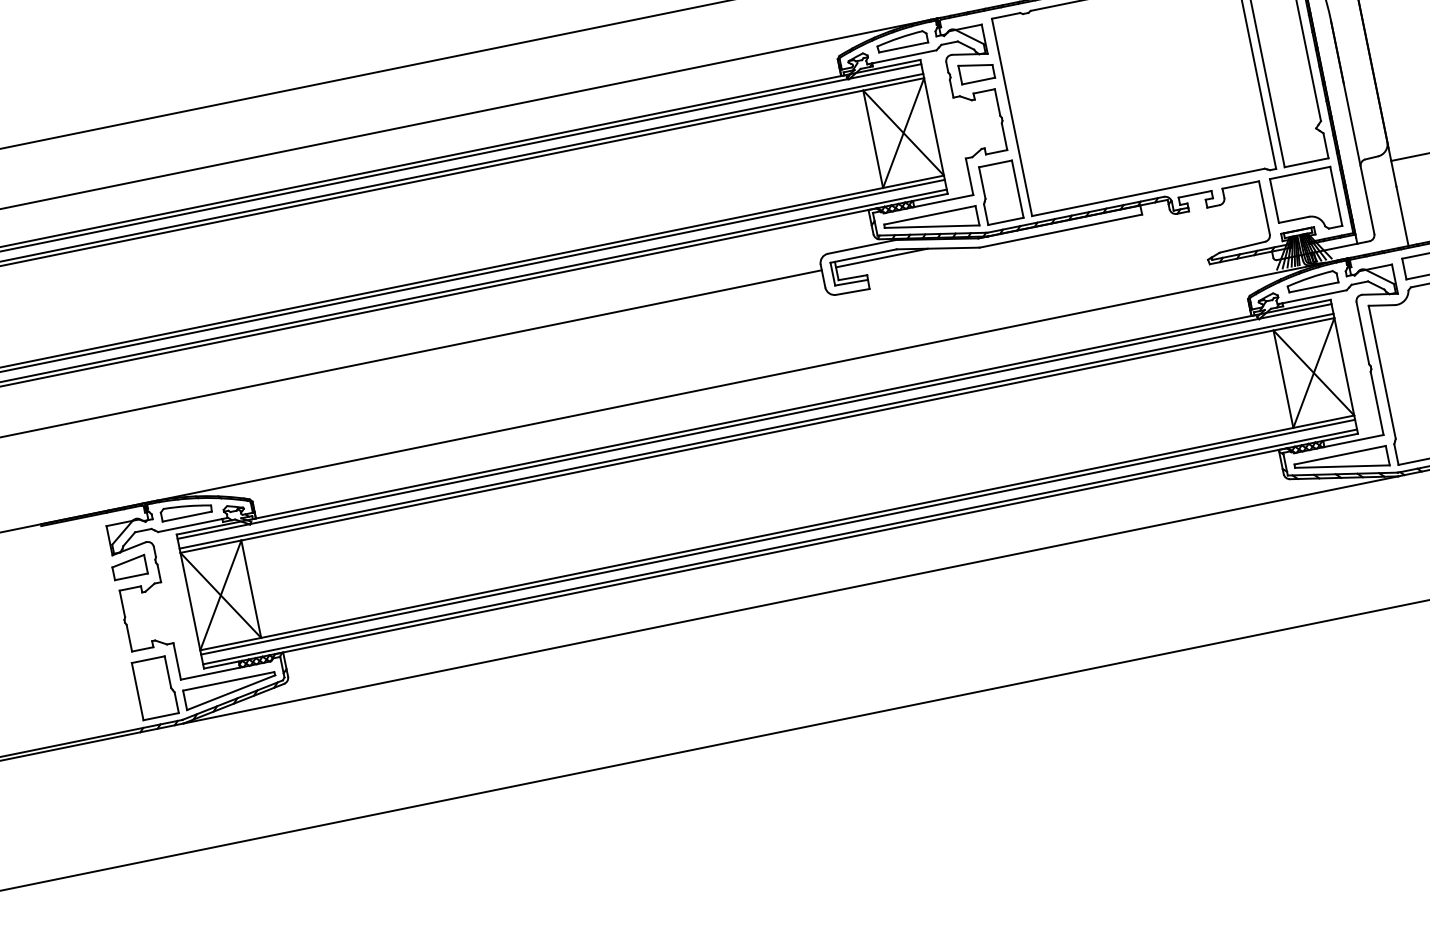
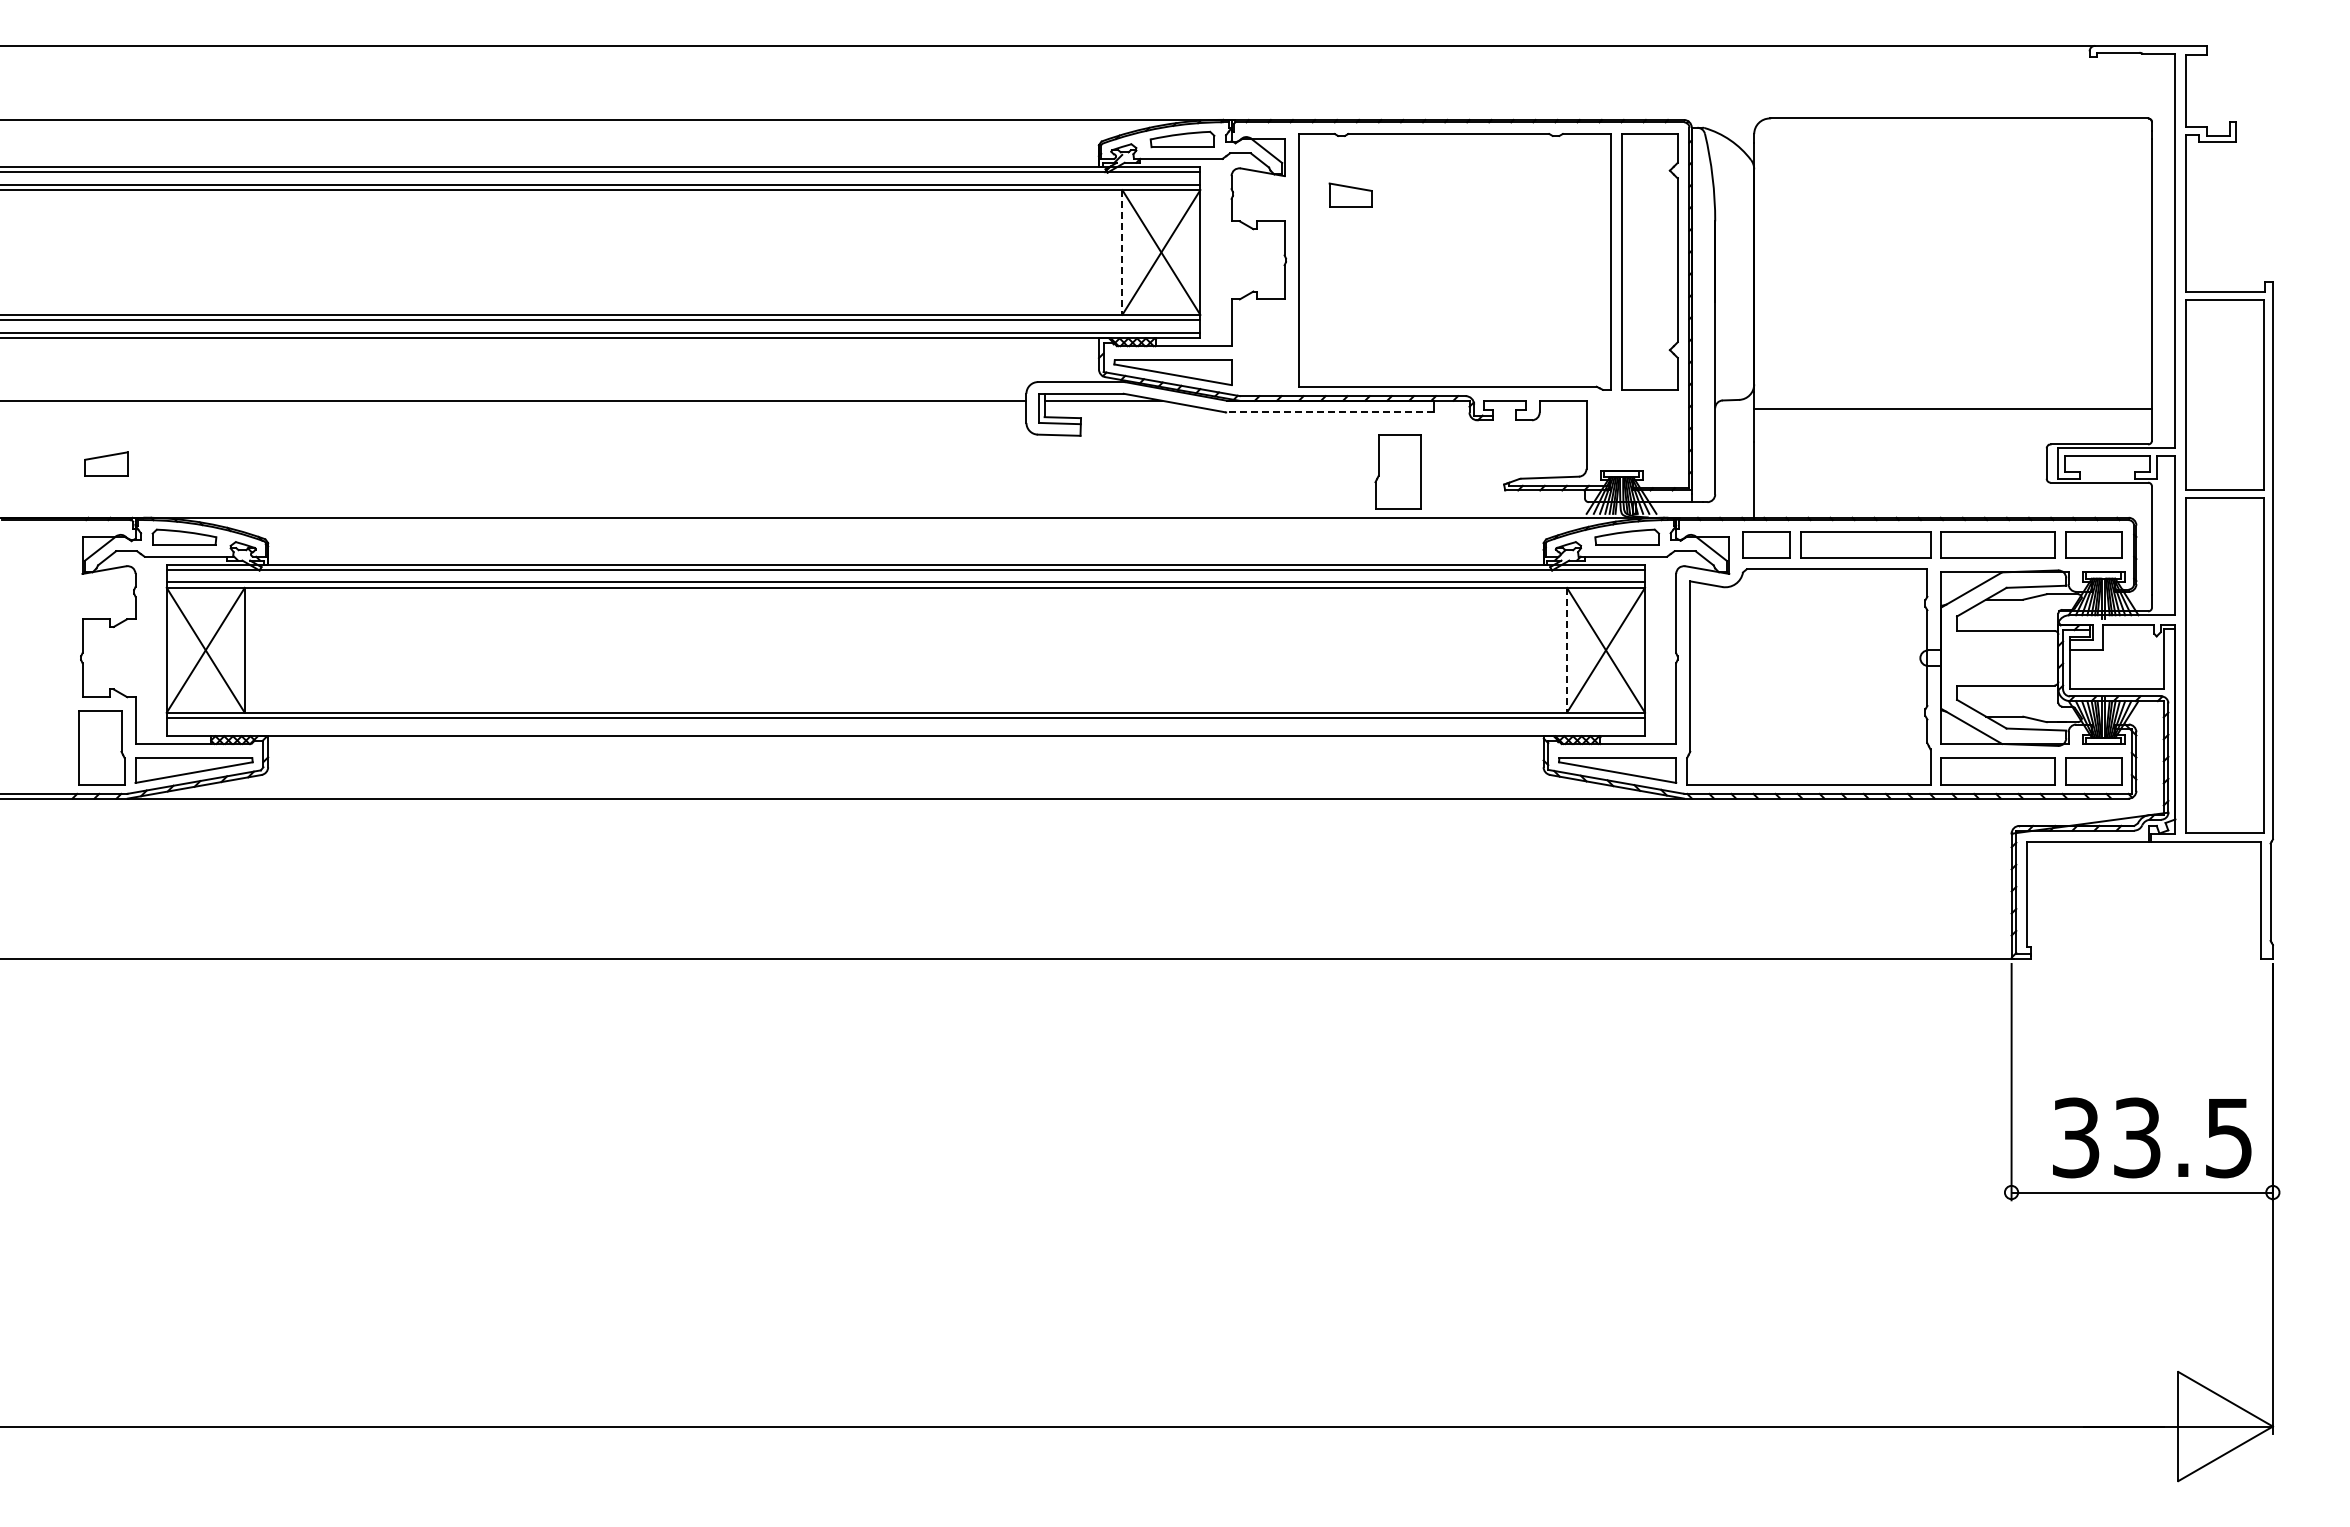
part: (976, 71) -> (1350, 194), moved
line: (873, 140) -> (1122, 253), solid -> dashed
part: (999, 192) -> (1397, 471), moved
part: (1306, 202) -> (1639, 438), removed
line: (1061, 231) -> (1330, 412), solid -> dashed
line: (1283, 379) -> (1567, 650), solid -> dashed
line: (779, 546) -> (905, 730), removed
part: (129, 566) -> (106, 463), moved

